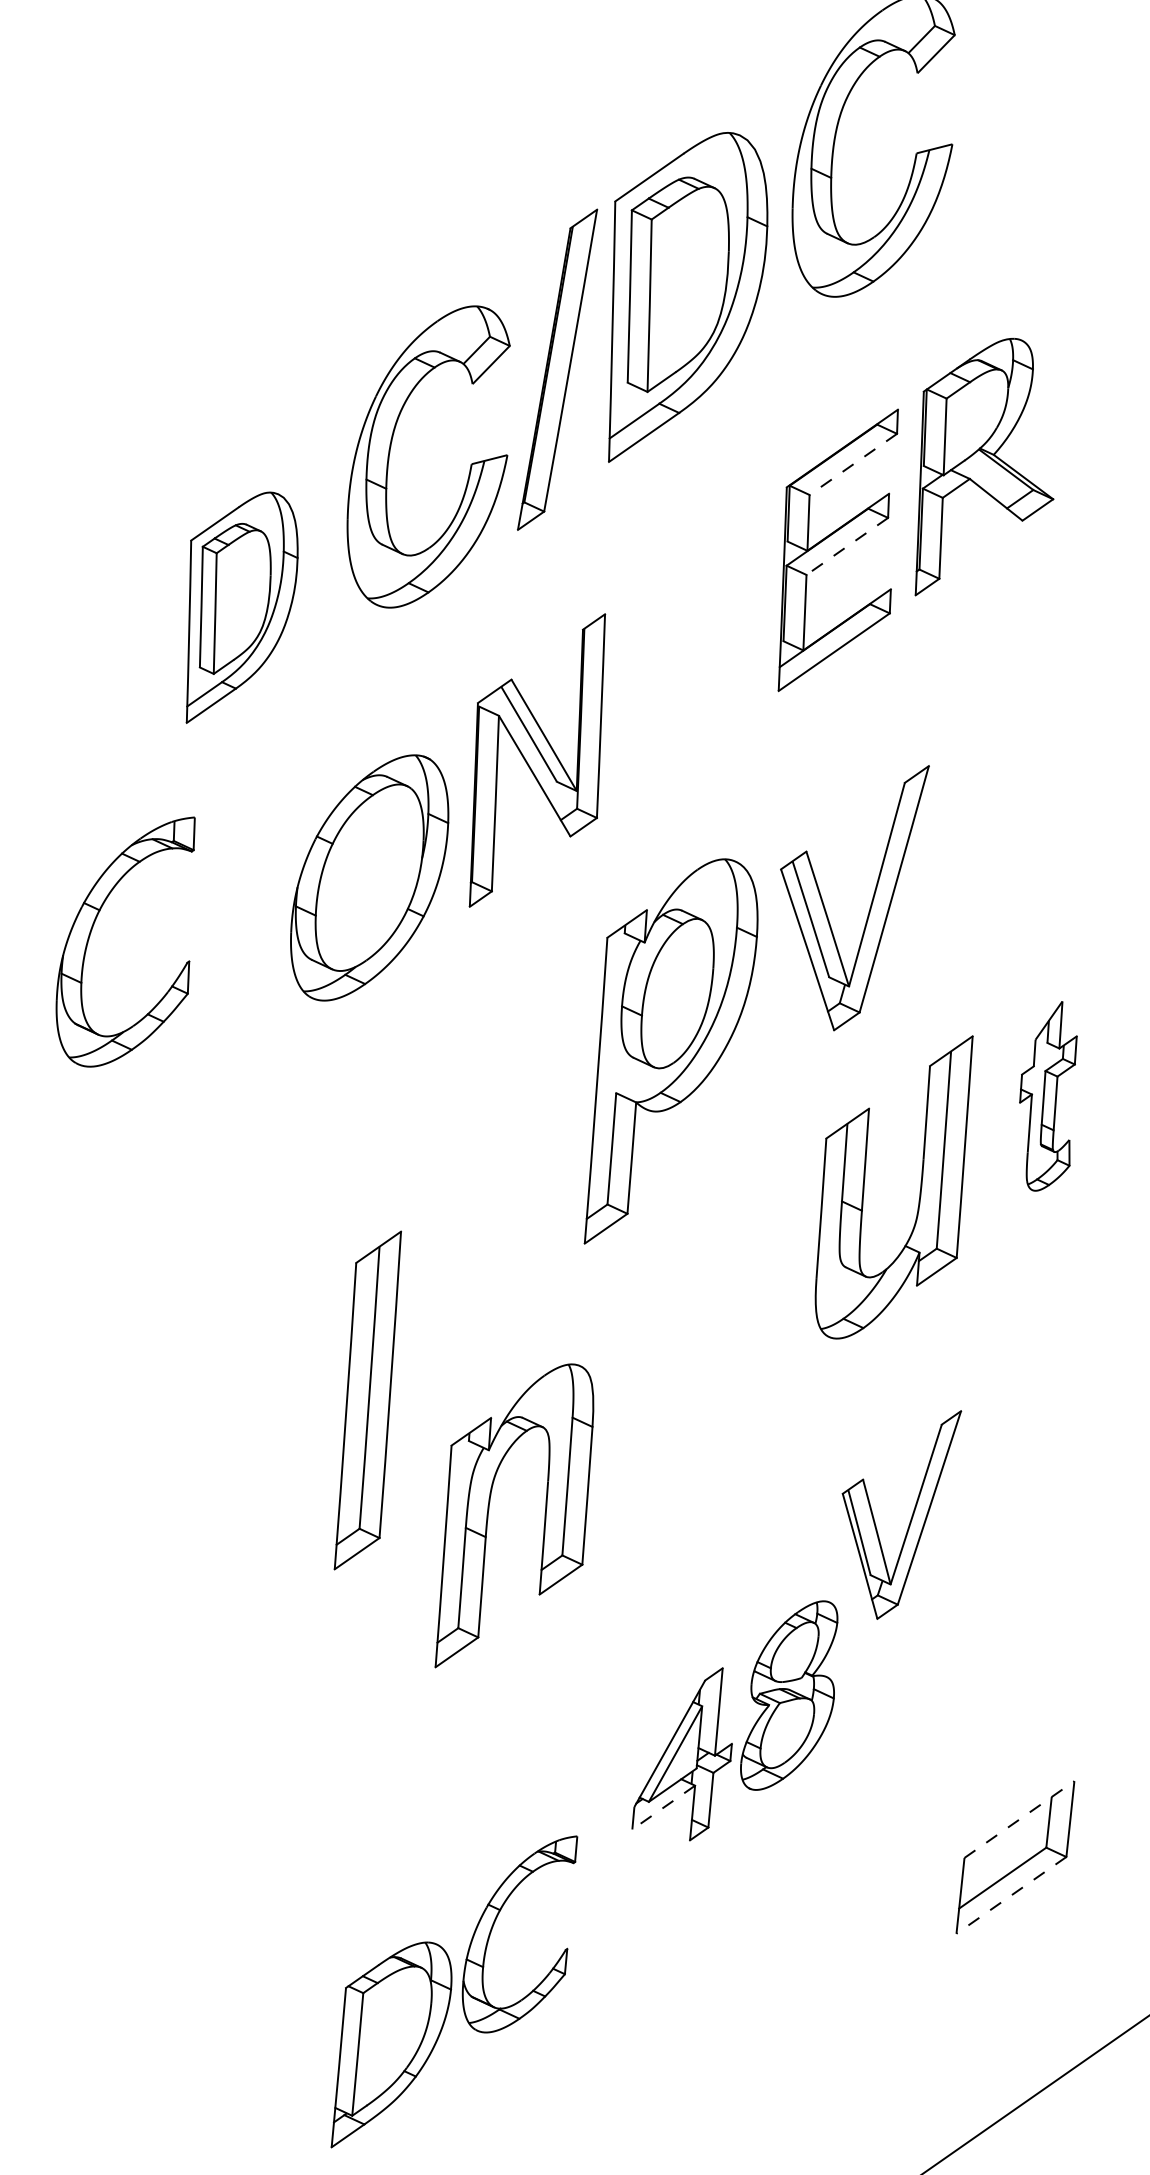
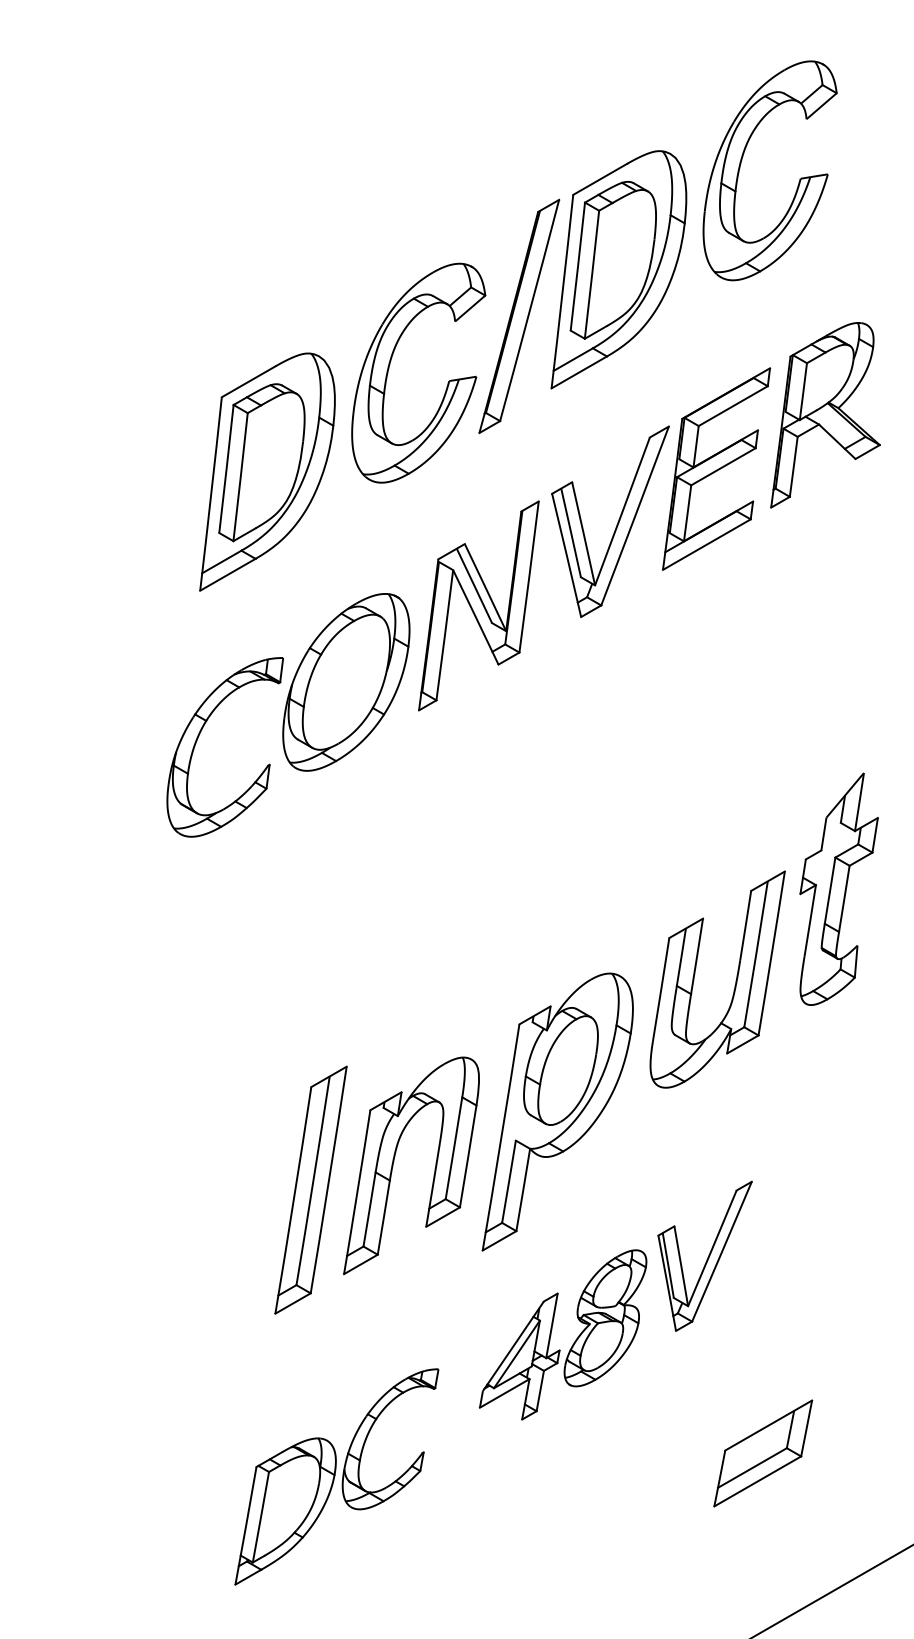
line: (853, 464) -> (733, 406), dashed -> solid
line: (847, 547) -> (723, 467), dashed -> solid
part: (239, 605) -> (267, 471), size x1.43
part: (870, 902) -> (616, 524), moved
part: (93, 929) -> (200, 734), moved
part: (668, 1049) -> (557, 1111), moved
part: (1049, 1095) -> (838, 888), size x1.67
part: (919, 1187) -> (735, 980), moved
part: (367, 1399) -> (310, 1189), moved
part: (906, 1514) -> (704, 1255), moved
line: (663, 1807) -> (504, 1393), dashed -> solid
line: (1020, 1819) -> (769, 1425), dashed -> solid
line: (1011, 1895) -> (757, 1481), dashed -> solid
part: (453, 1991) -> (336, 1476), moved

